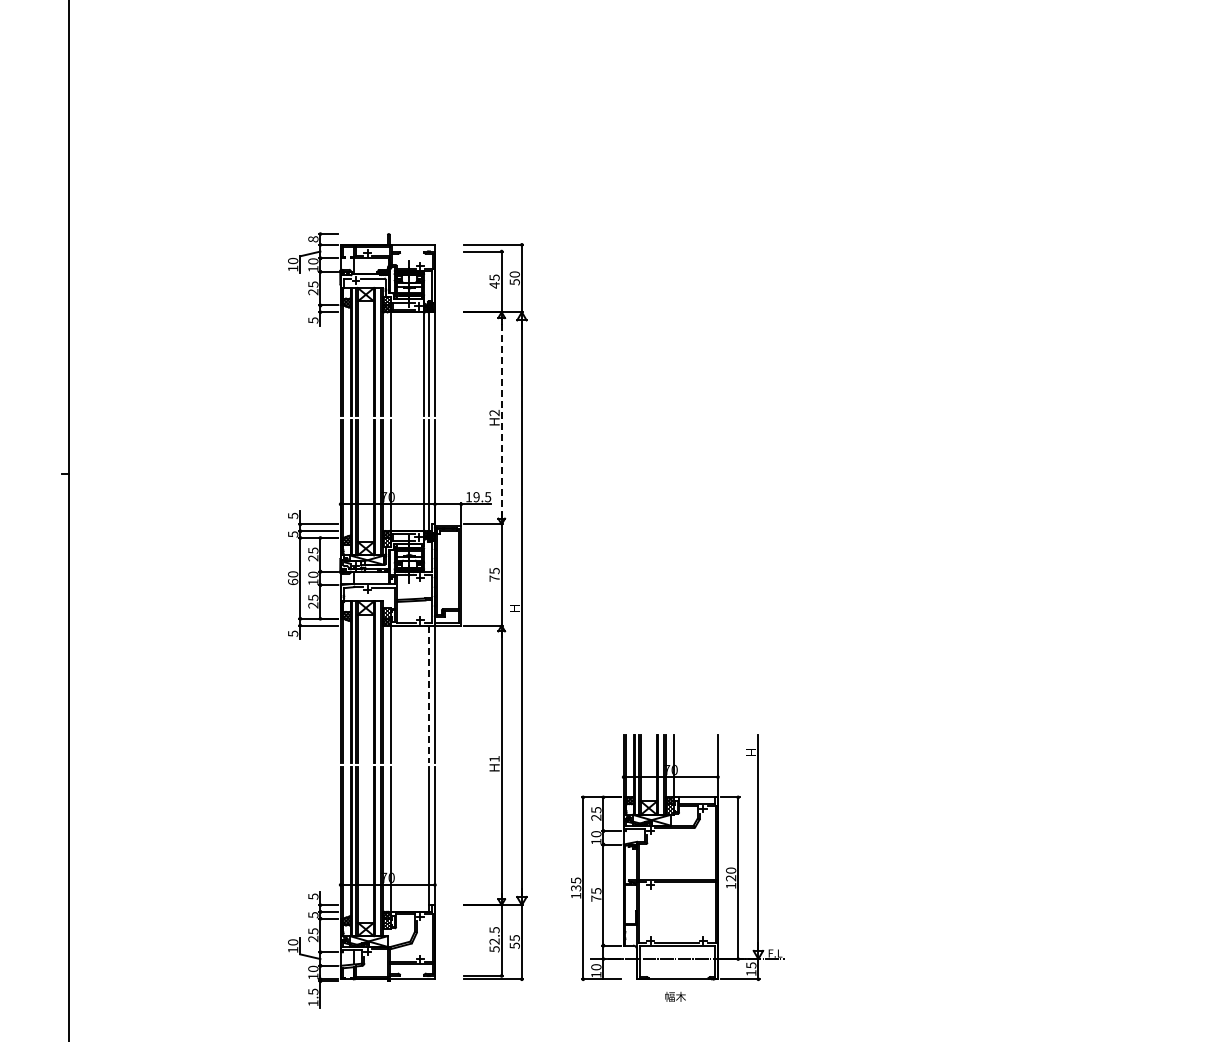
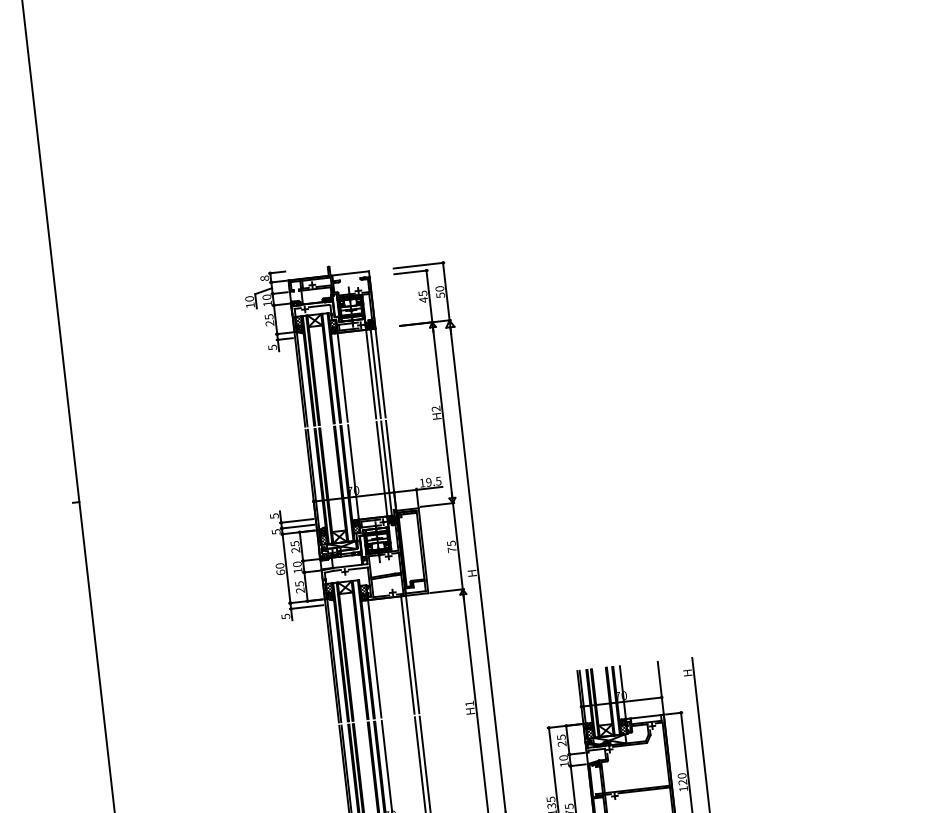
line: (501, 417) -> (442, 412), dashed -> solid
line: (429, 694) -> (407, 655), dashed -> solid

